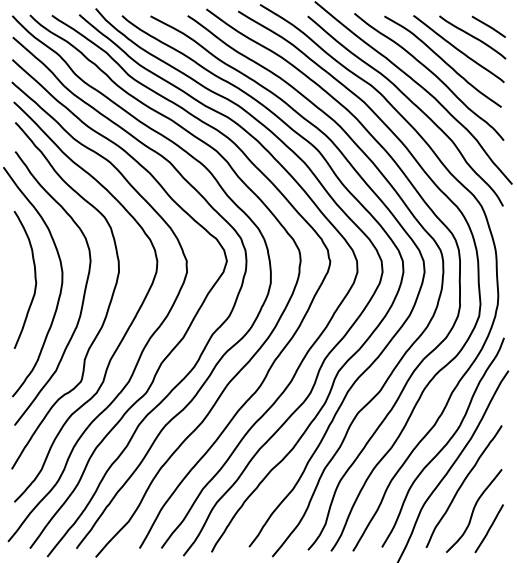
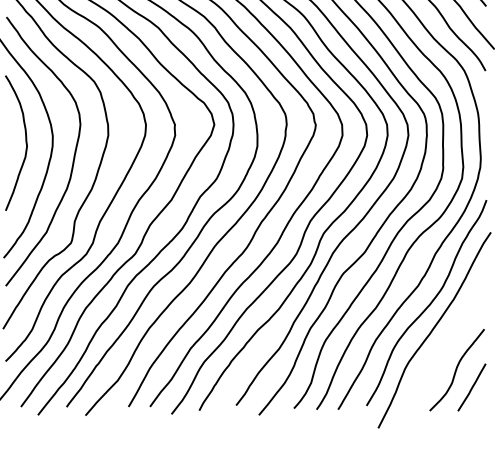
curve: (462, 485) -> (445, 345), removed

